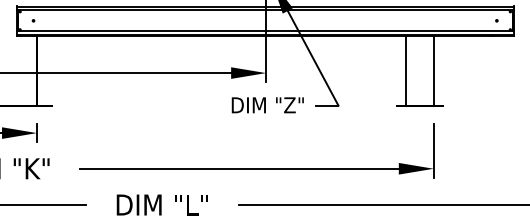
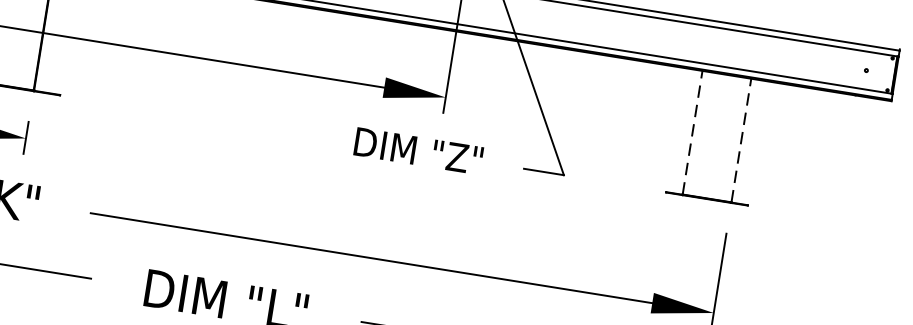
line: (406, 70) -> (693, 132), solid -> dashed
line: (433, 70) -> (740, 140), solid -> dashed
text: (267, 105) -> (418, 151), moved

